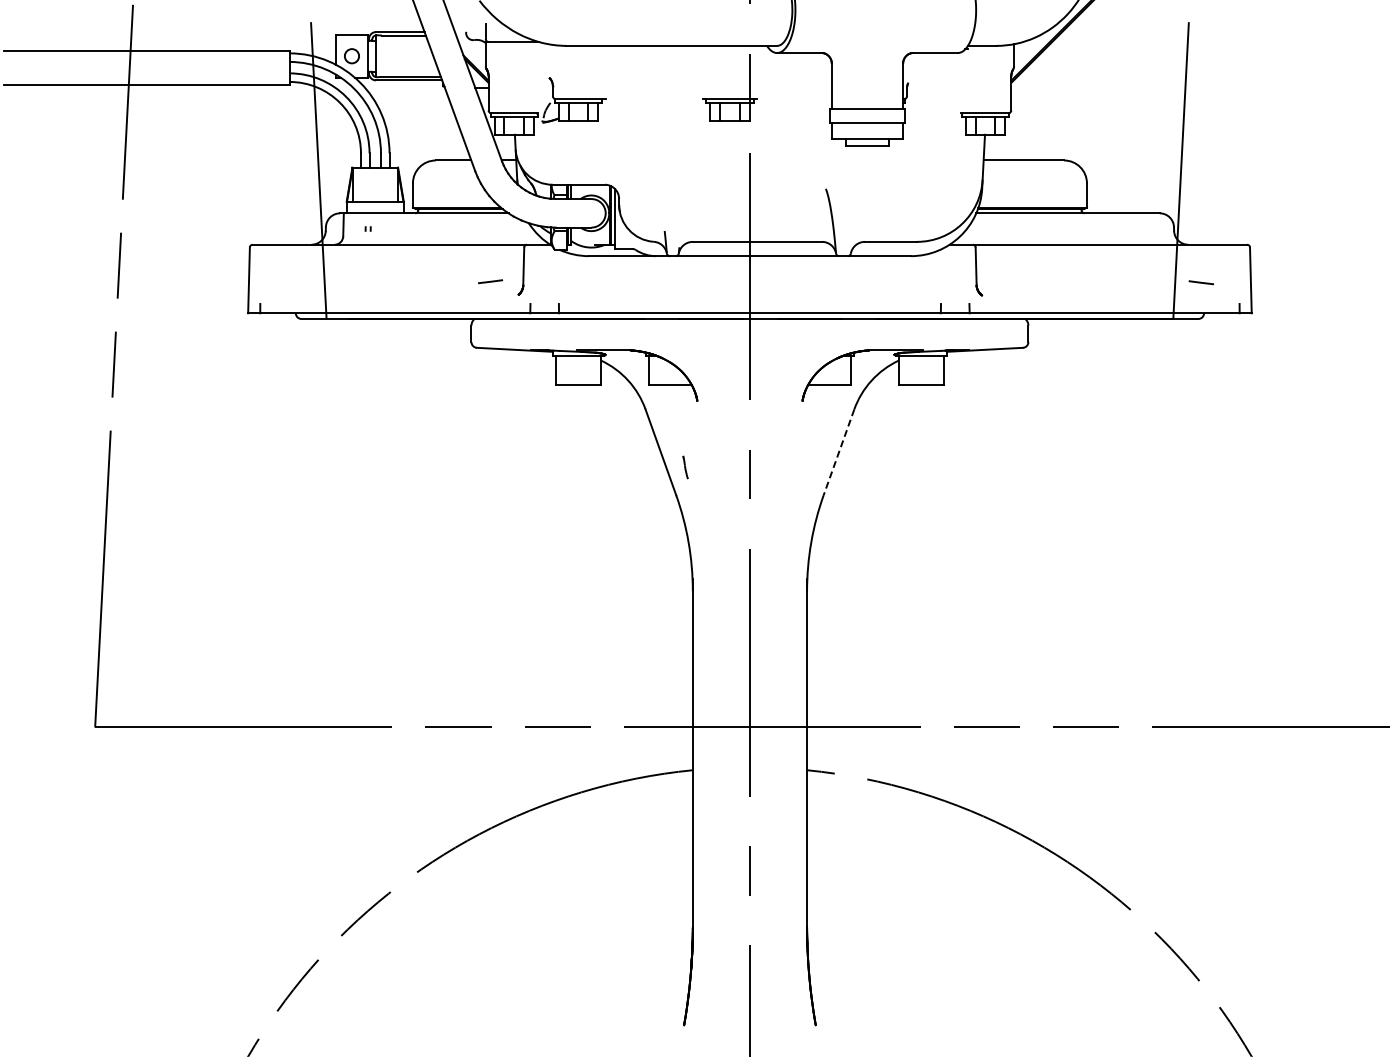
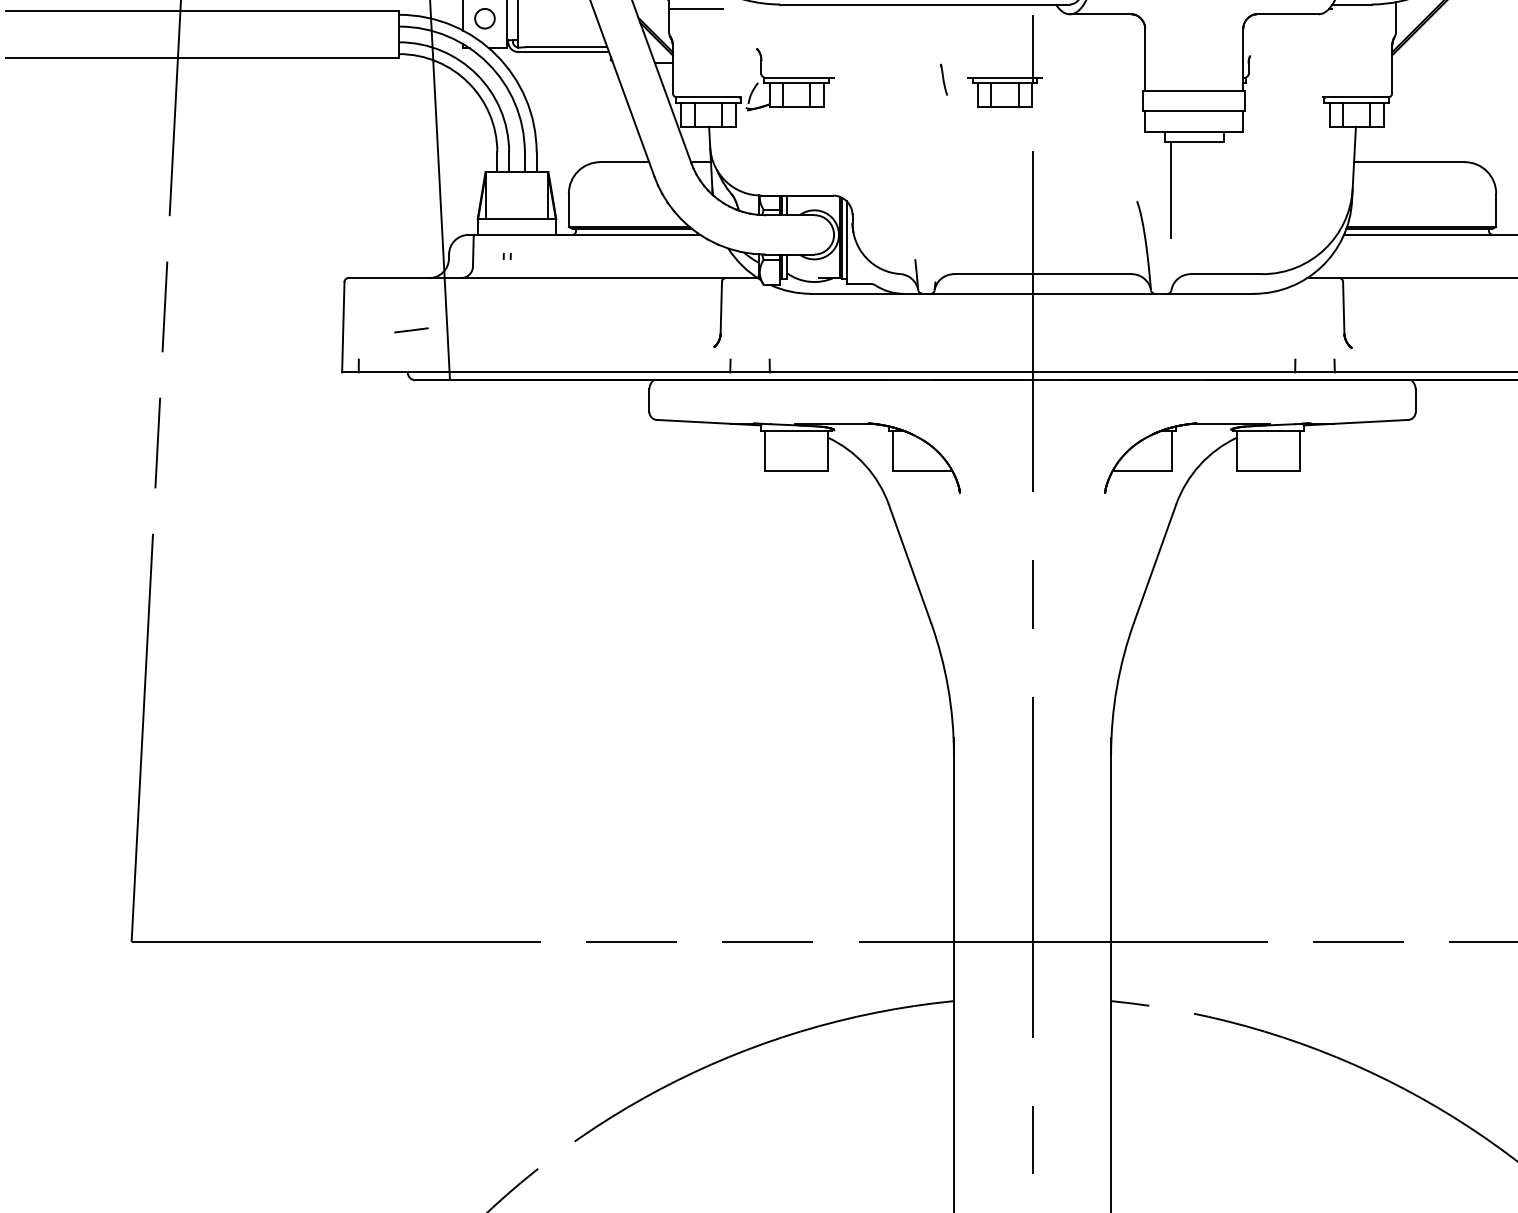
line: (504, 49) -> (694, 9), added
line: (850, 180) -> (1170, 189), added
line: (490, 281) -> (411, 330), moved
line: (839, 452) -> (1155, 563), dashed -> solid
line: (685, 467) -> (943, 79), moved

